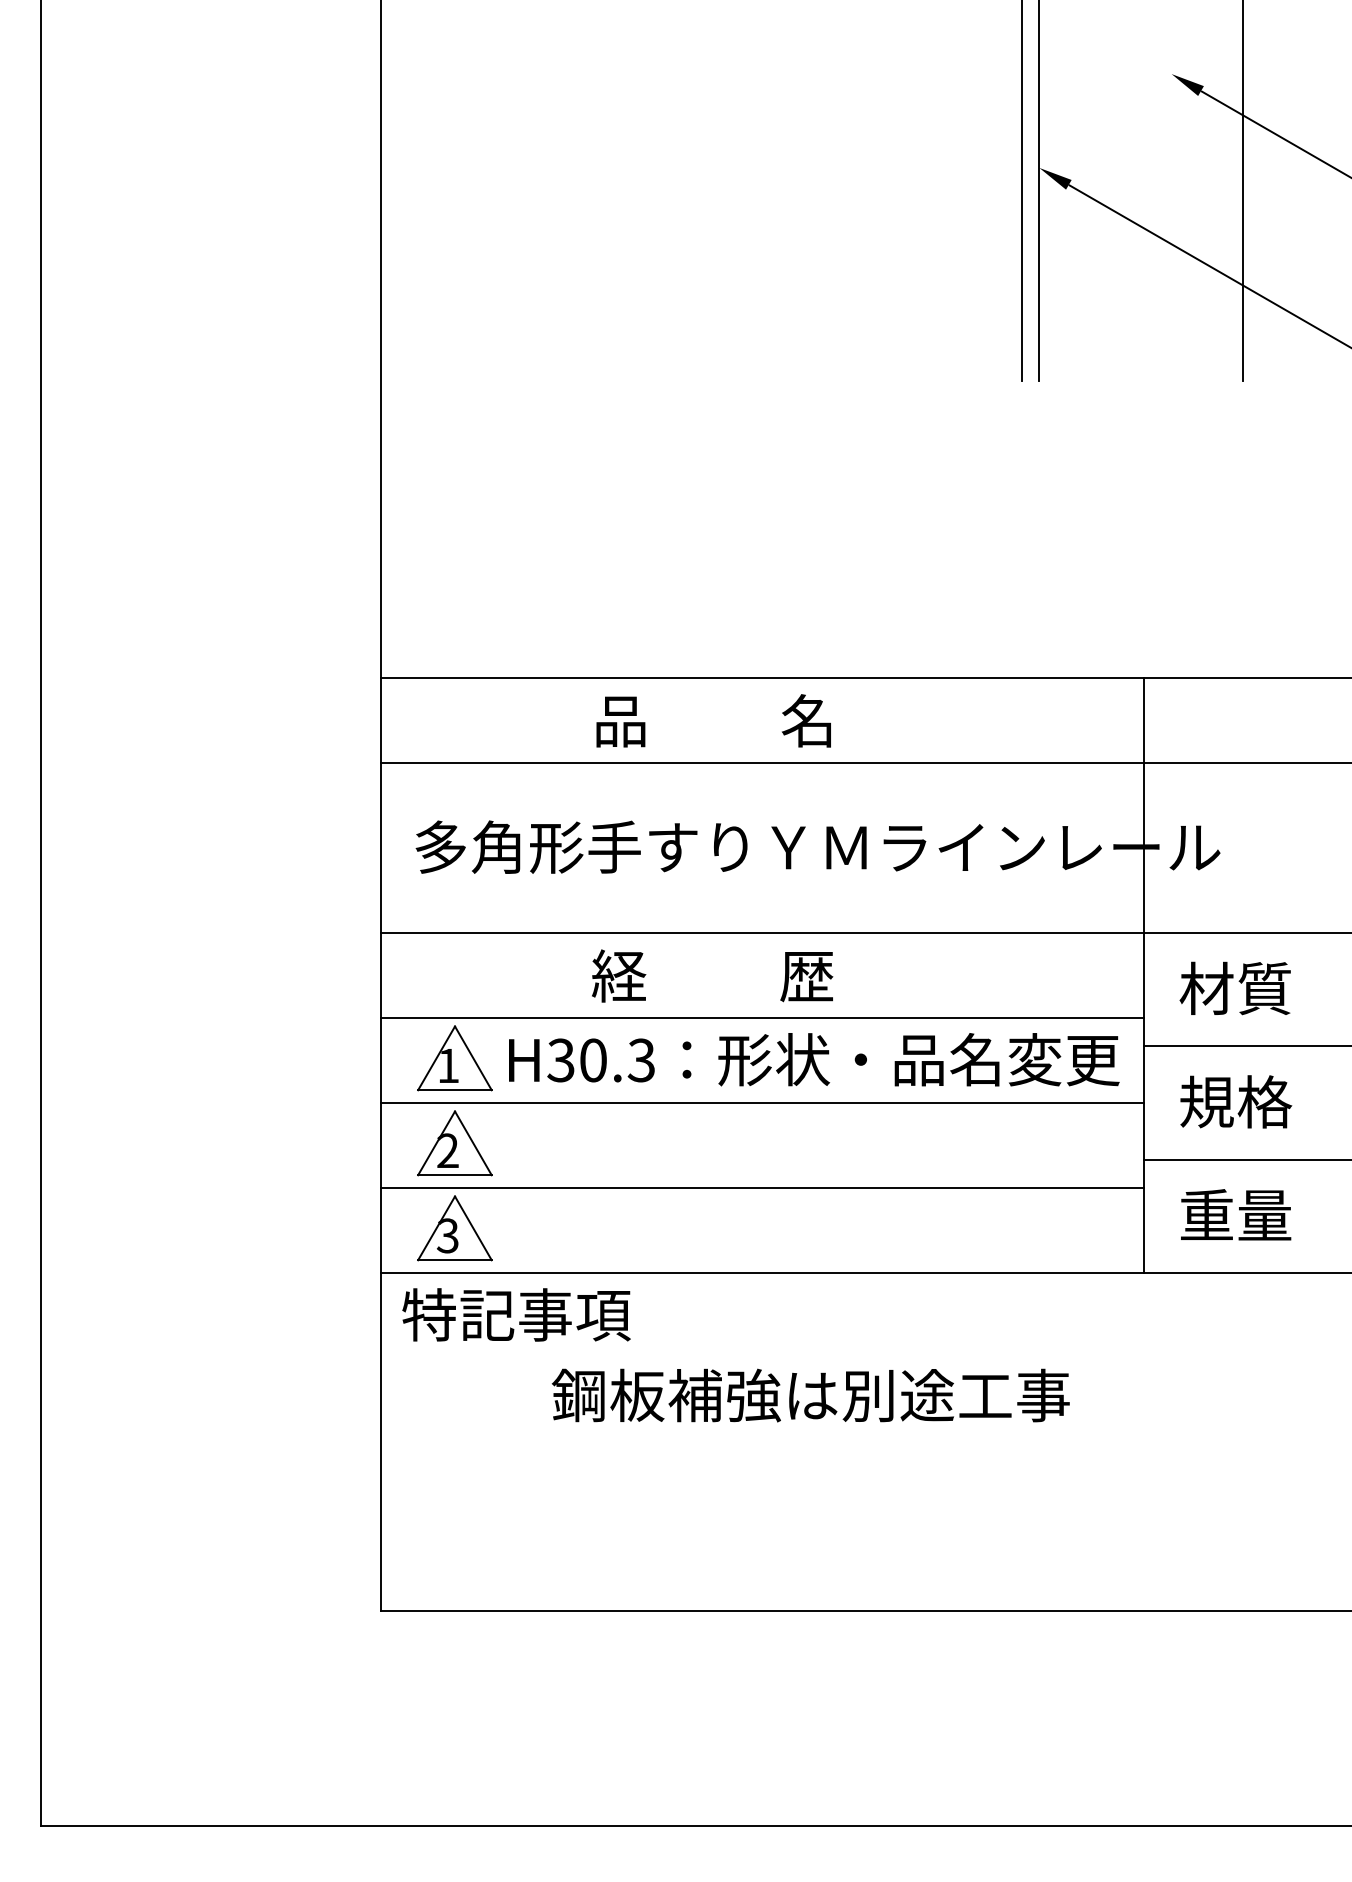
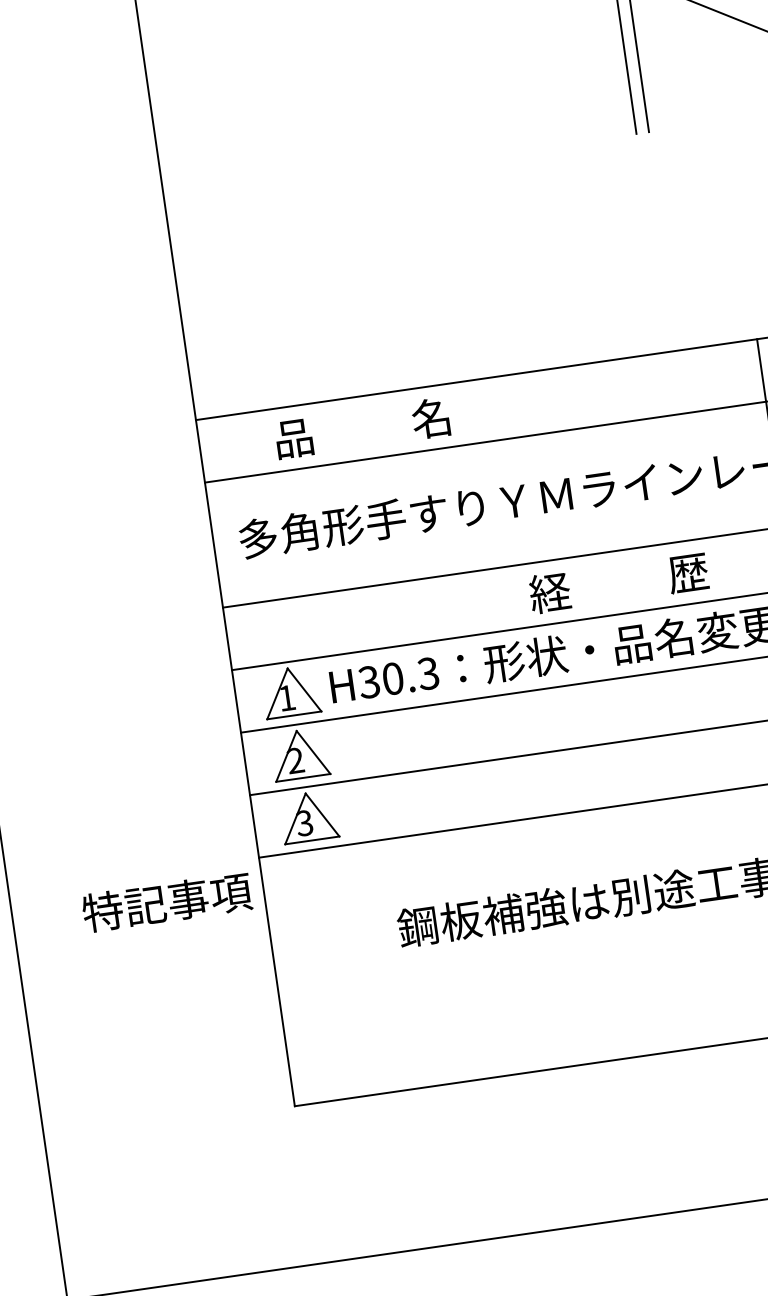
text: (713, 720) -> (362, 428), moved
text: (712, 975) -> (618, 582), moved
text: (516, 1314) -> (167, 902), moved

